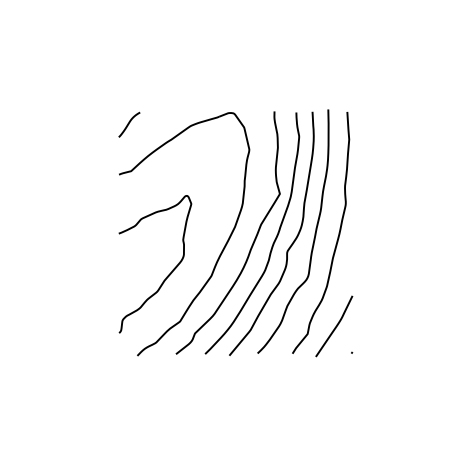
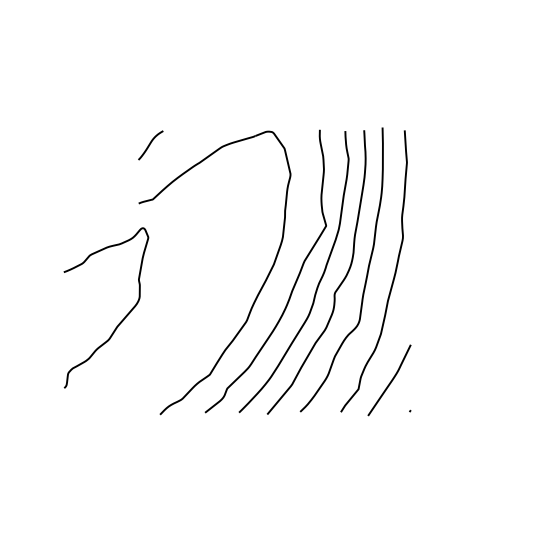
curve: (167, 275) -> (120, 321), moved

